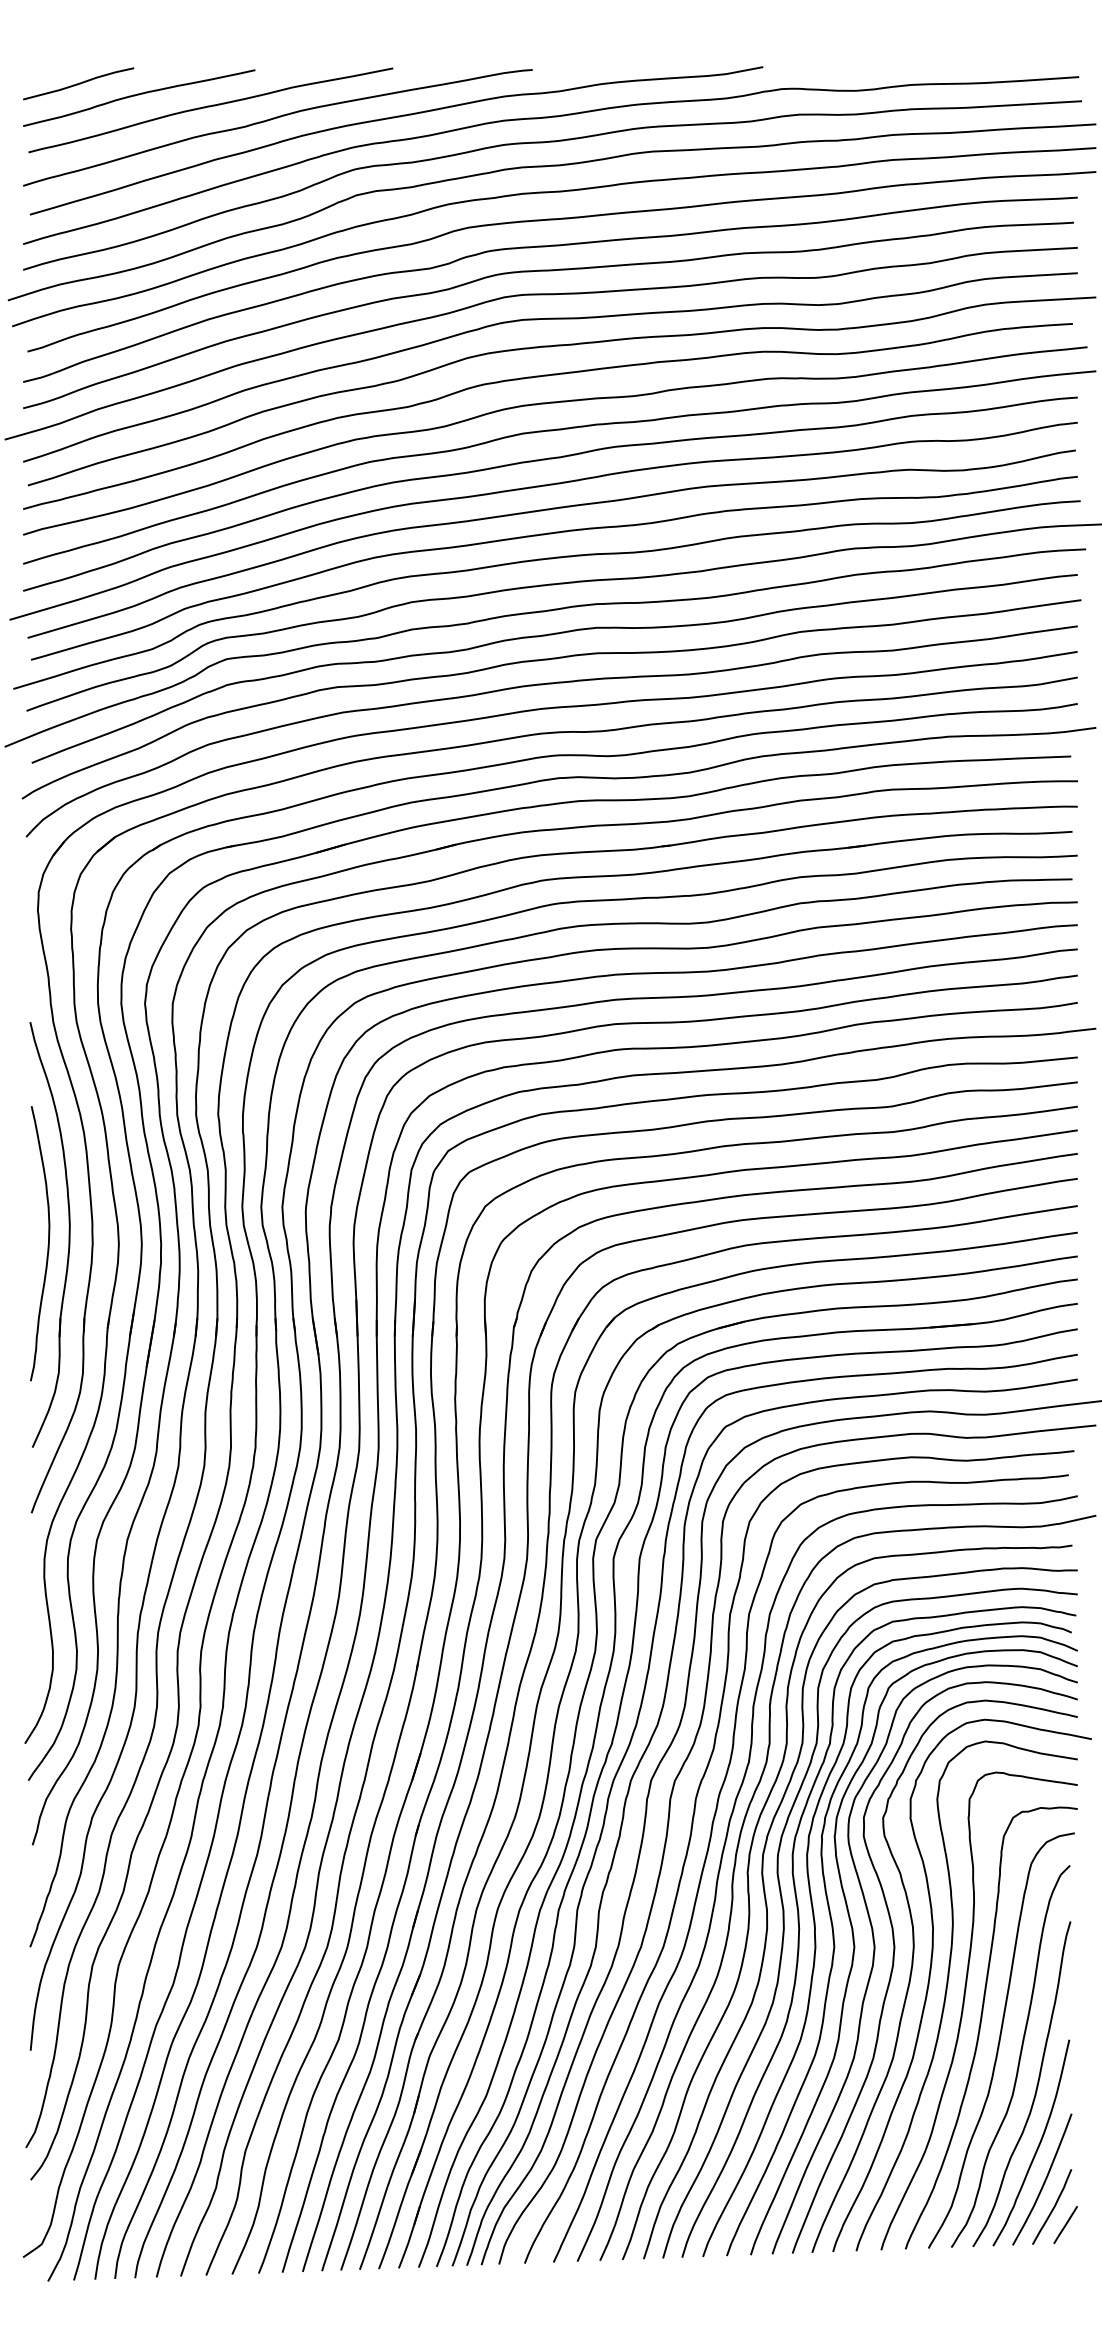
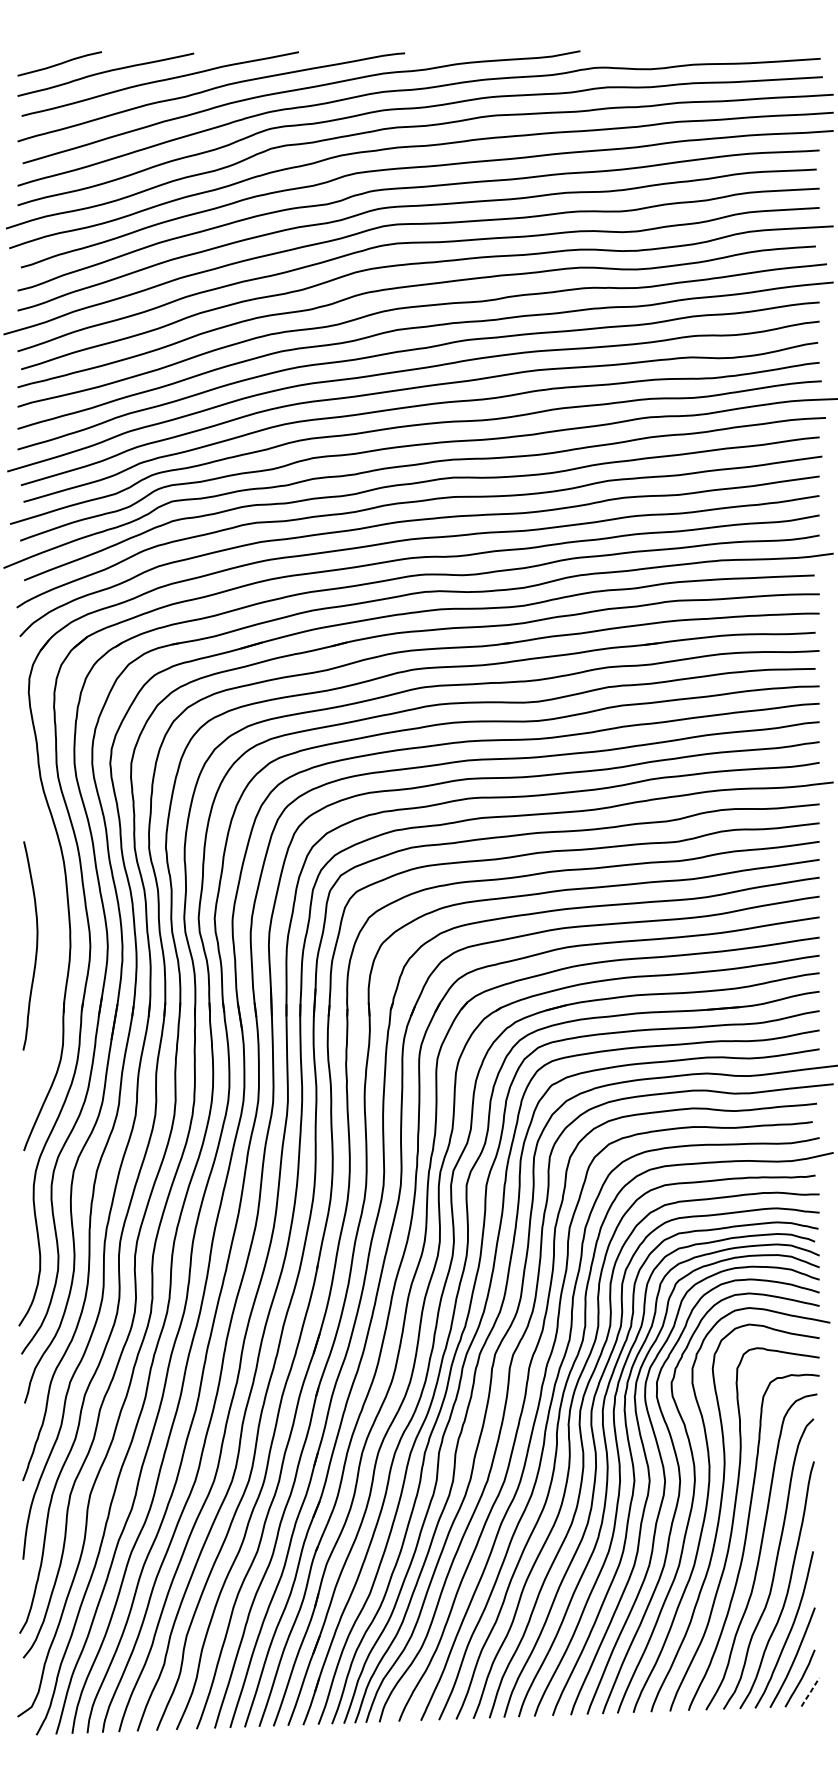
part: (68, 1234) -> (52, 938), removed
line: (1065, 2225) -> (810, 1692), solid -> dashed

